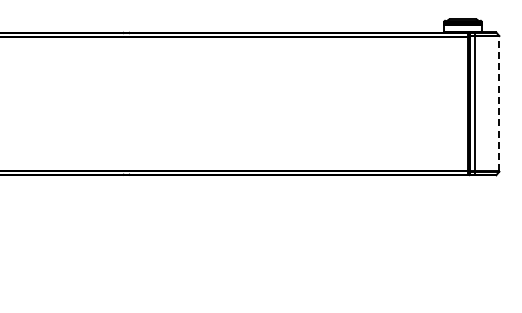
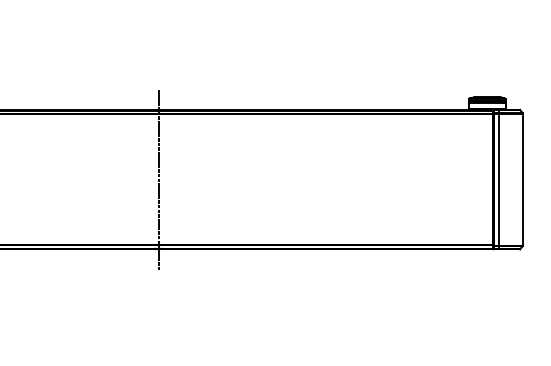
line: (126, 103) -> (158, 179), added
line: (498, 103) -> (522, 179), dashed -> solid

